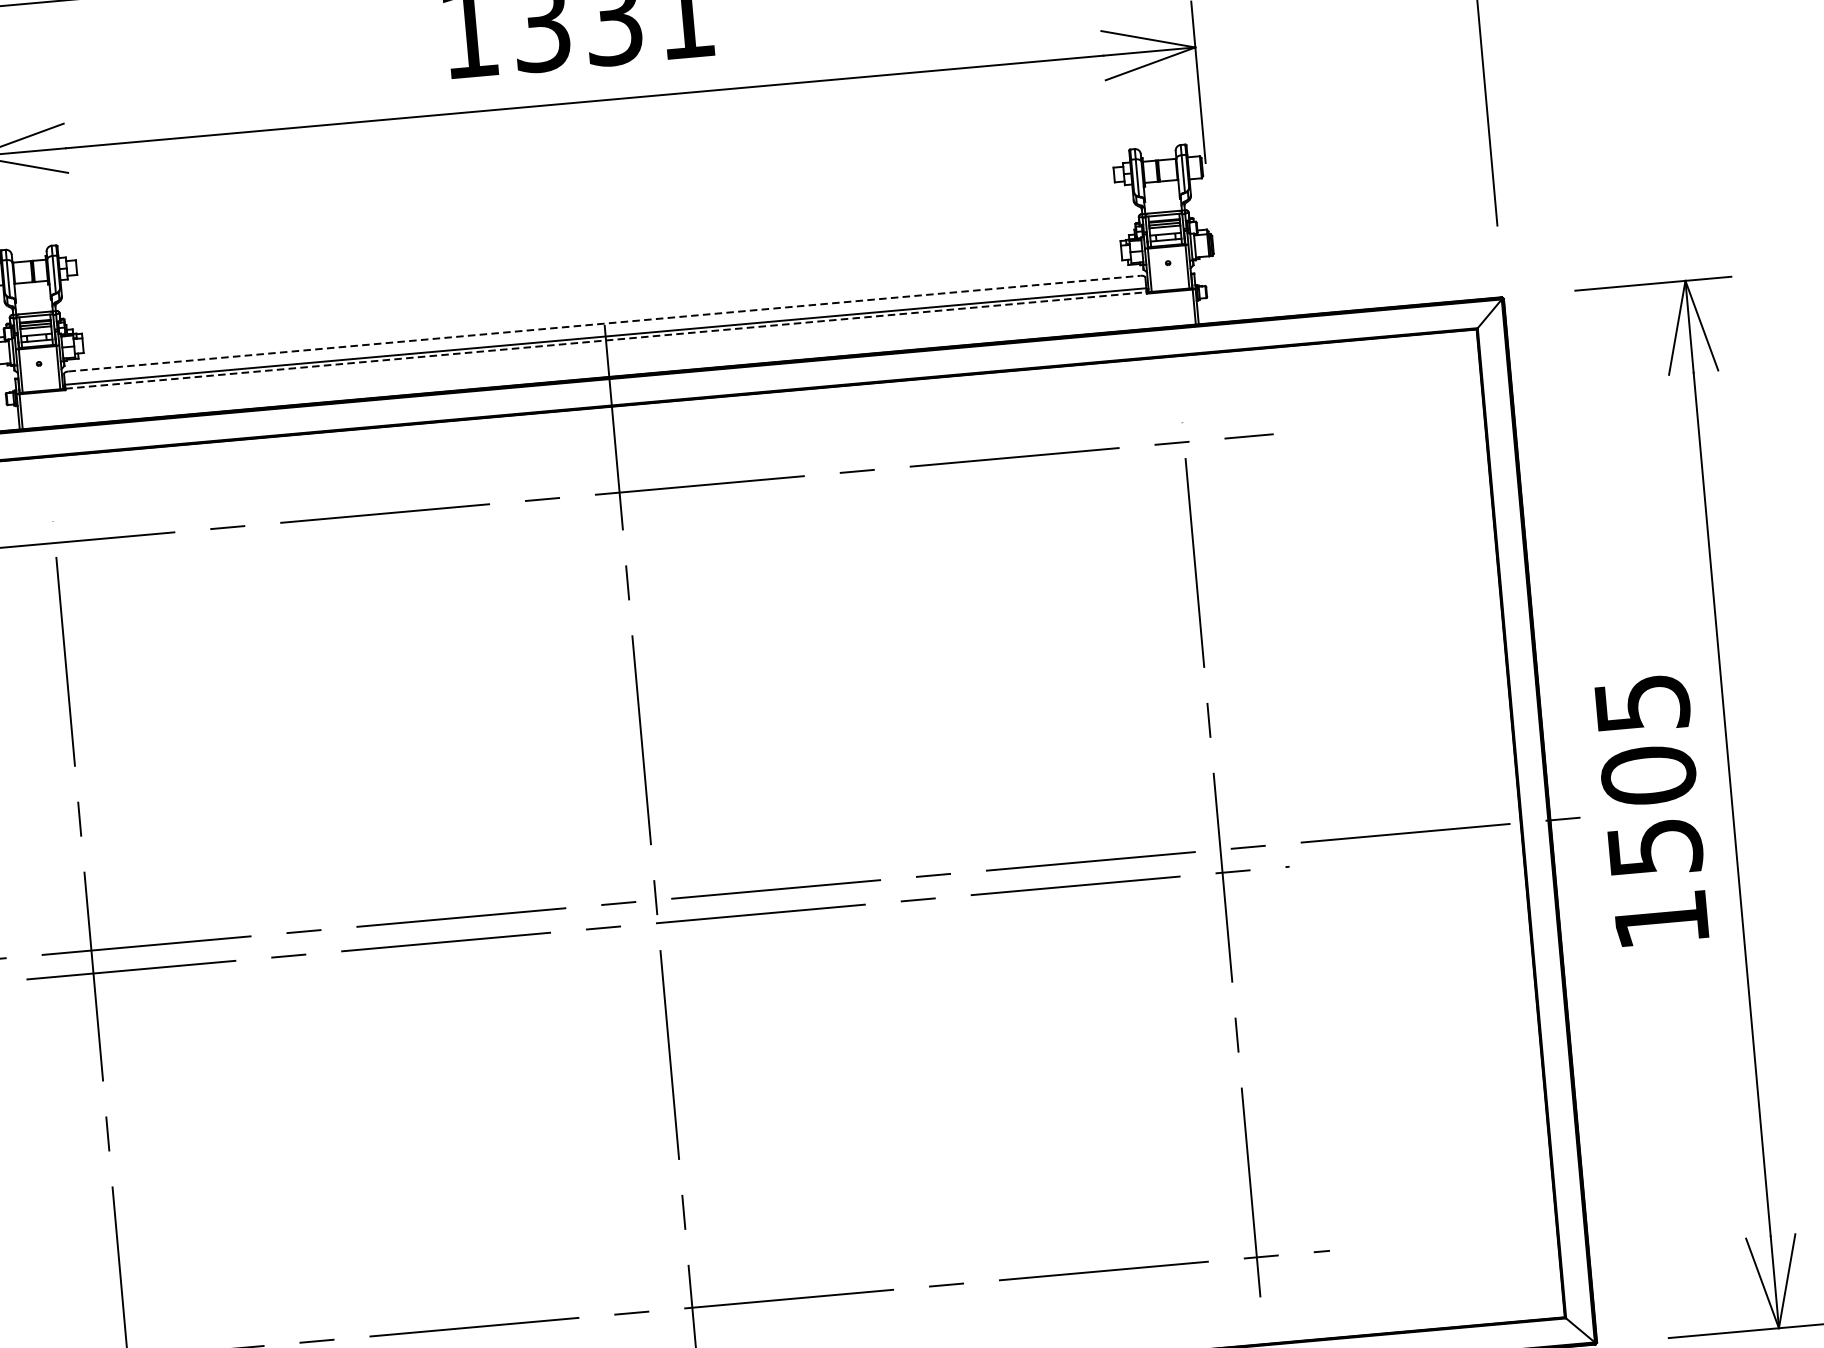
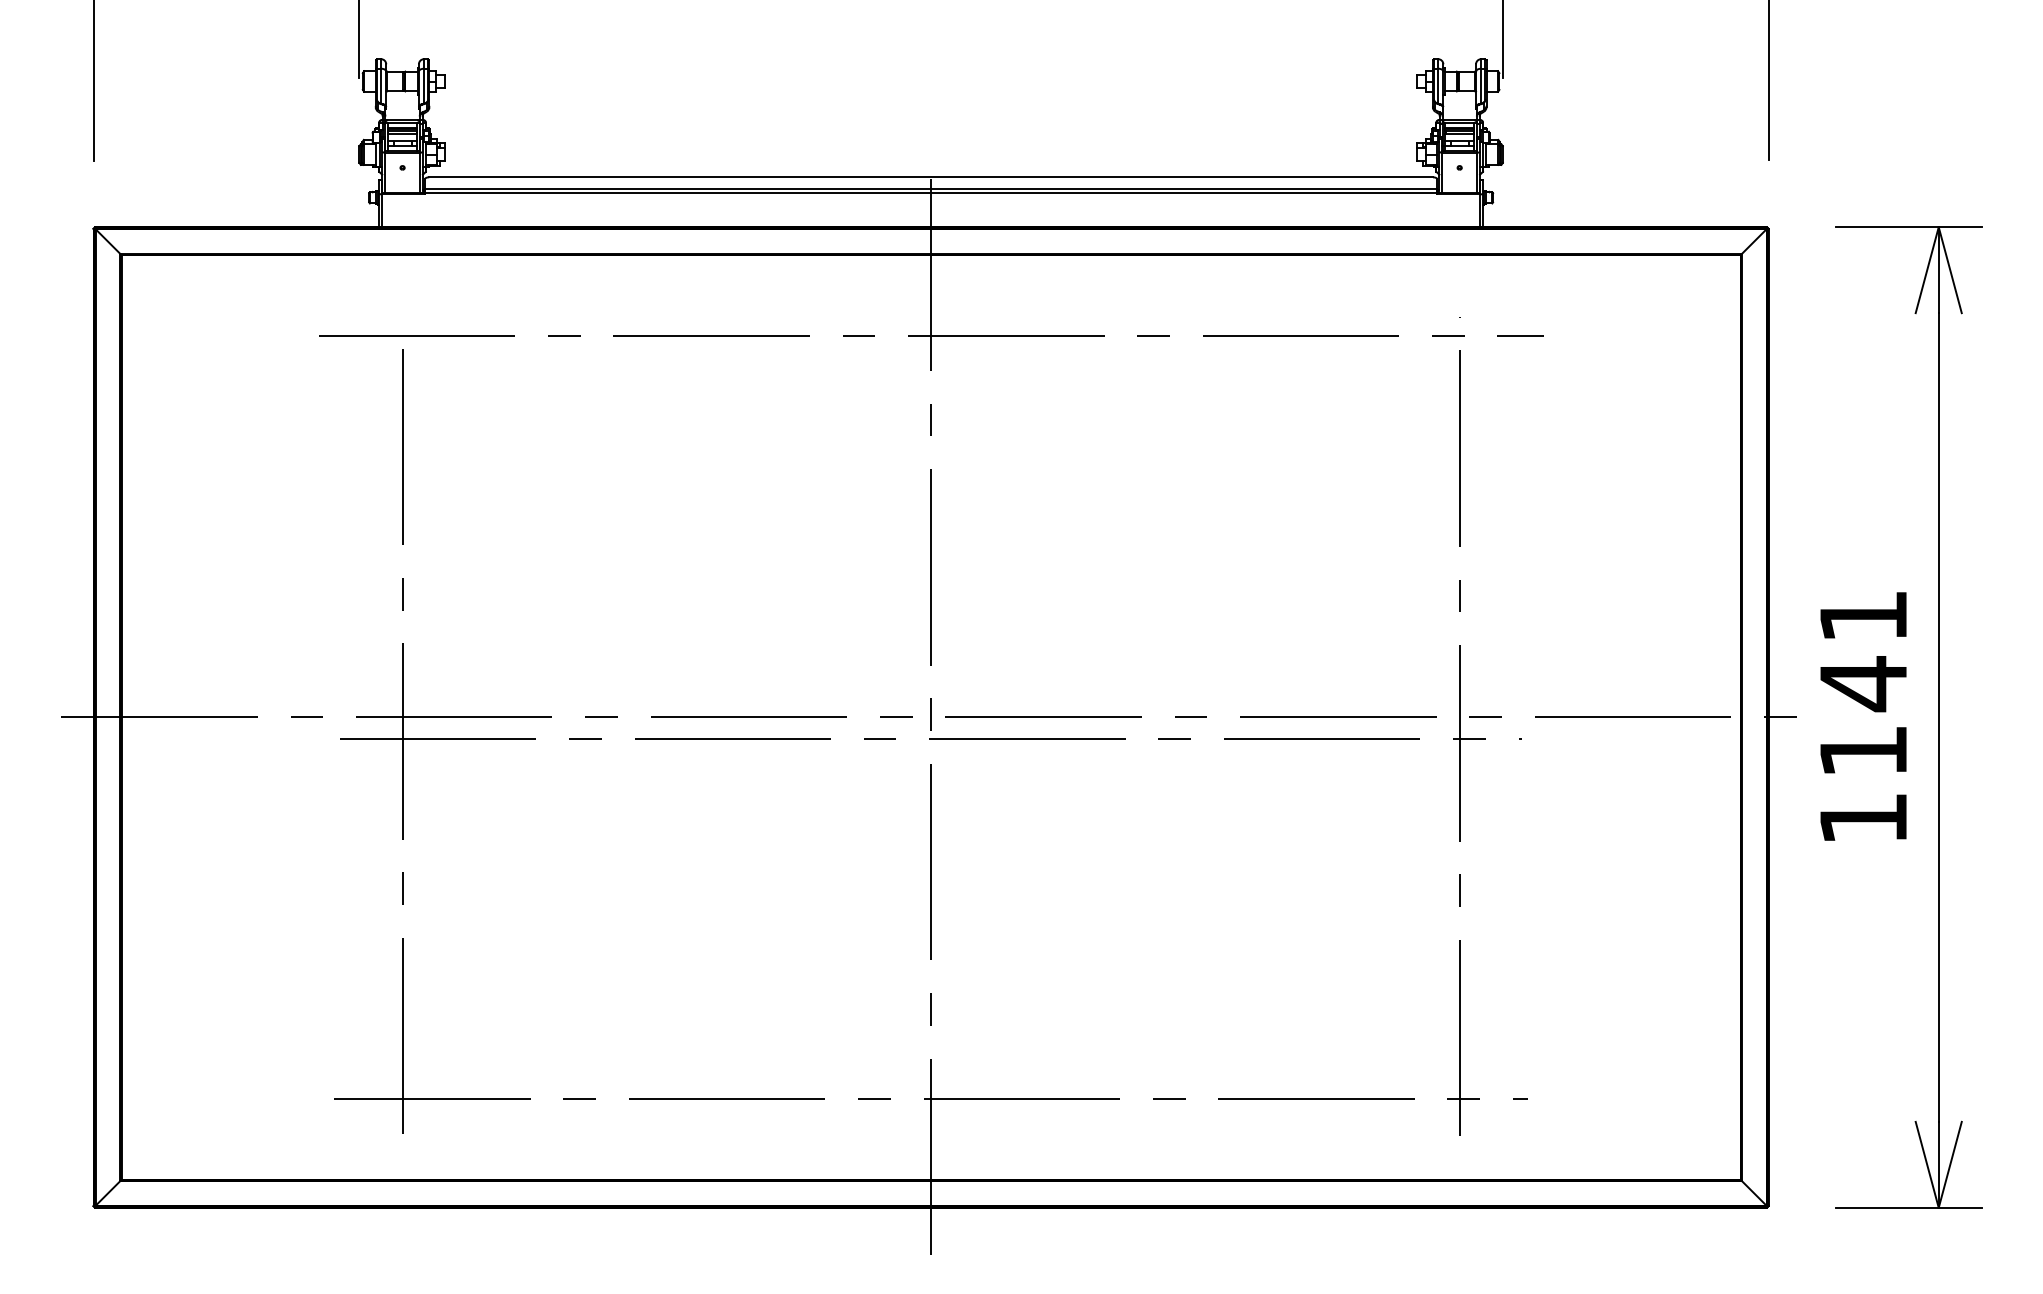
line: (604, 323) -> (931, 177), dashed -> solid
line: (606, 340) -> (931, 193), dashed -> solid
text: (1648, 775) -> (1863, 683), 1505 -> 1141

